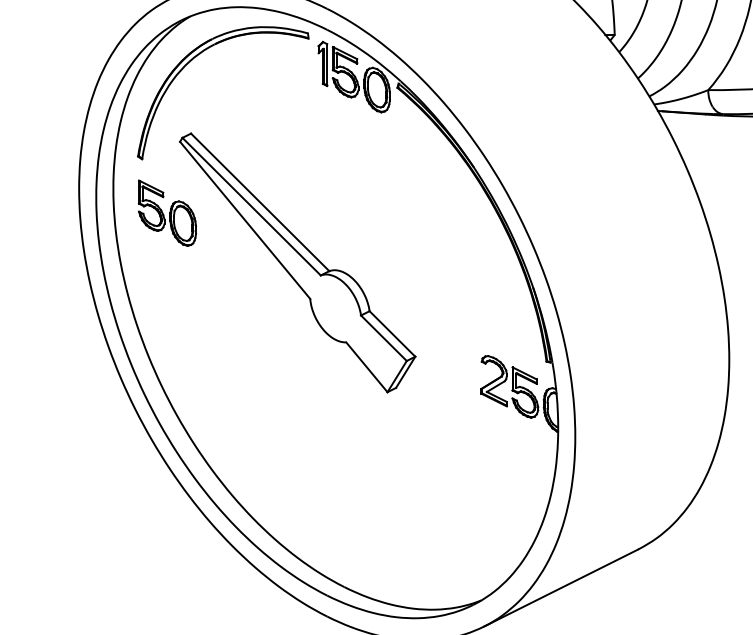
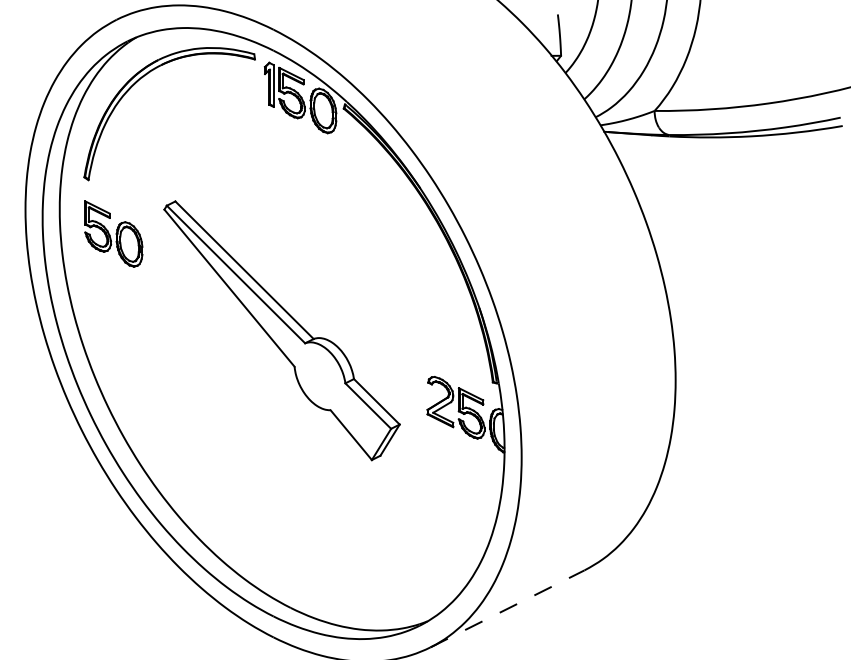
part: (297, 262) -> (281, 330), moved
line: (561, 587) -> (507, 608), solid -> dashed

